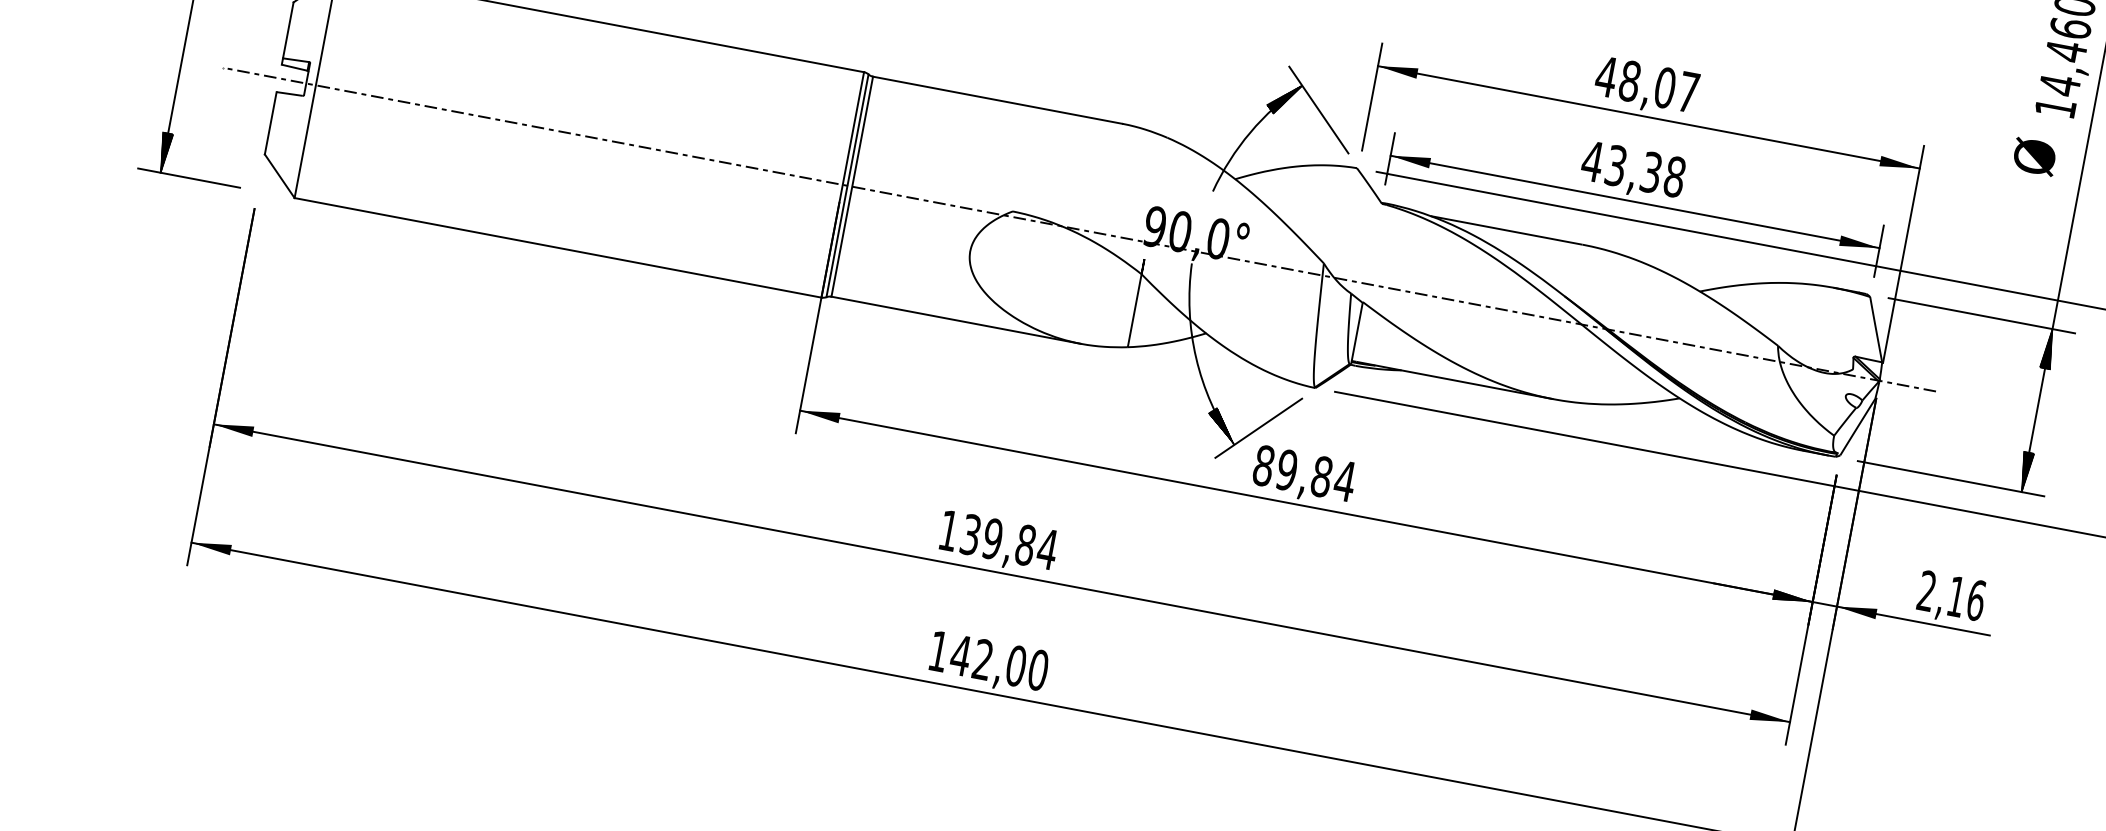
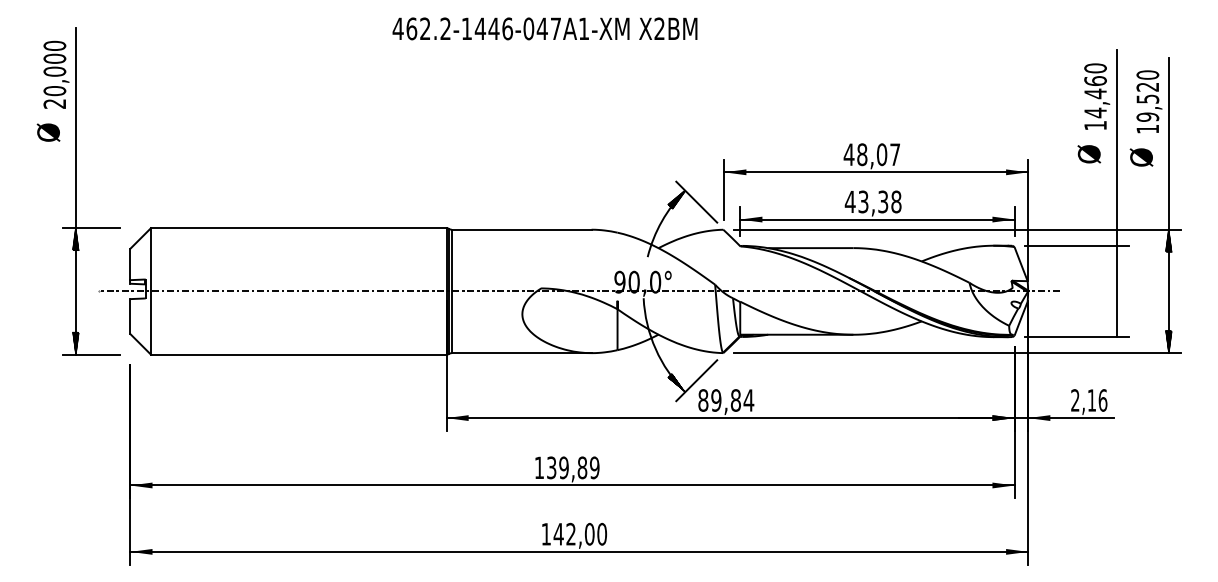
hatch: (2048, 348) -> (1116, 256), removed
hatch: (2025, 473) -> (1116, 326), removed
text: (1047, 548) -> (594, 467), 139,84 -> 139,89

